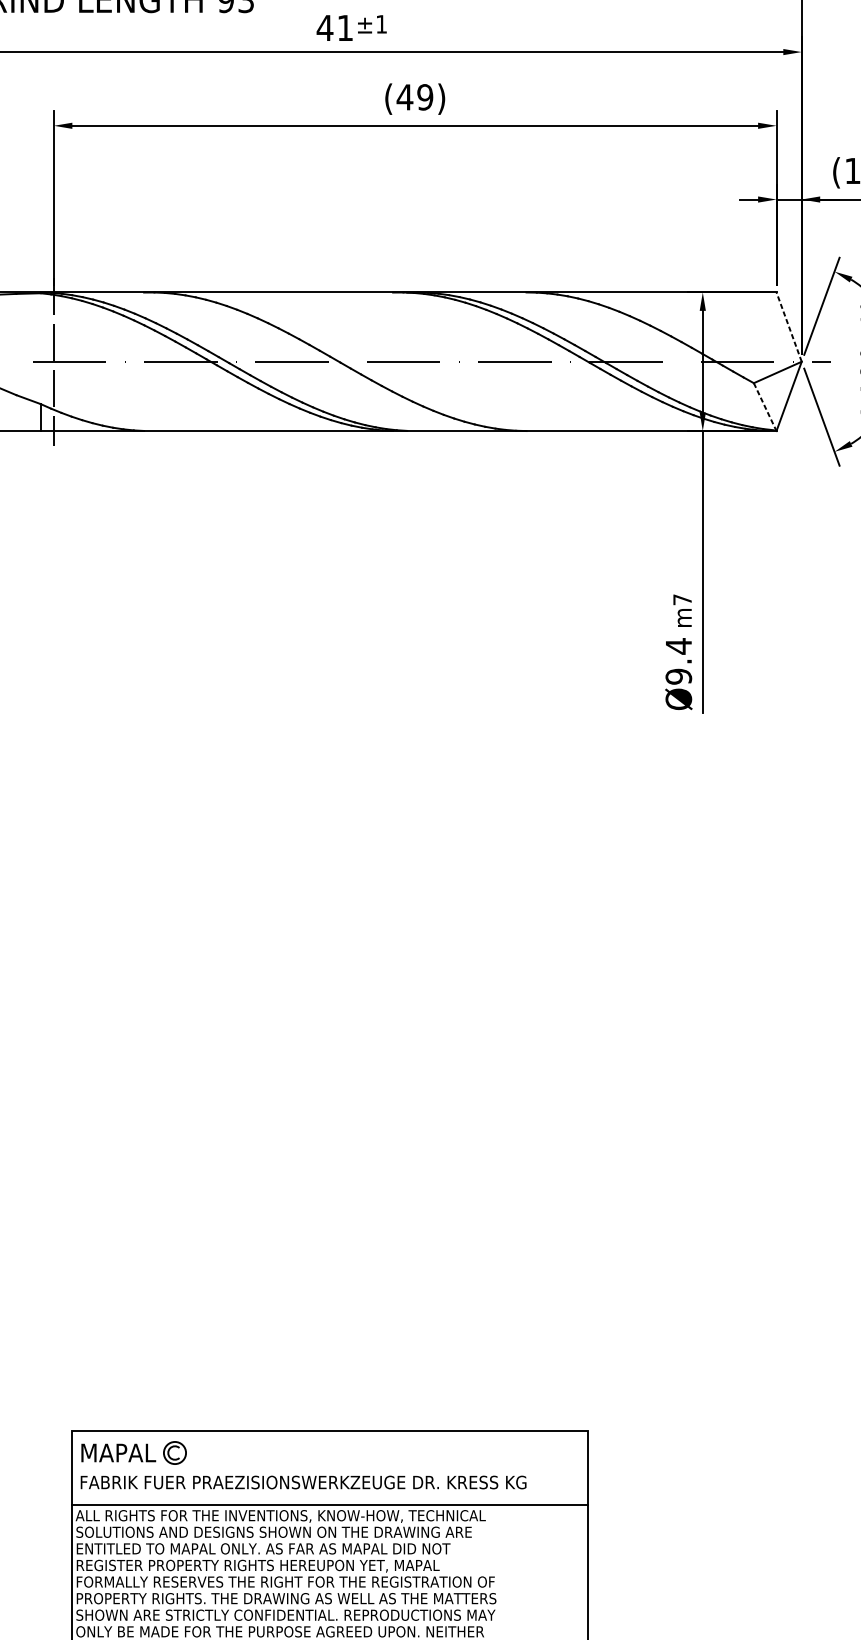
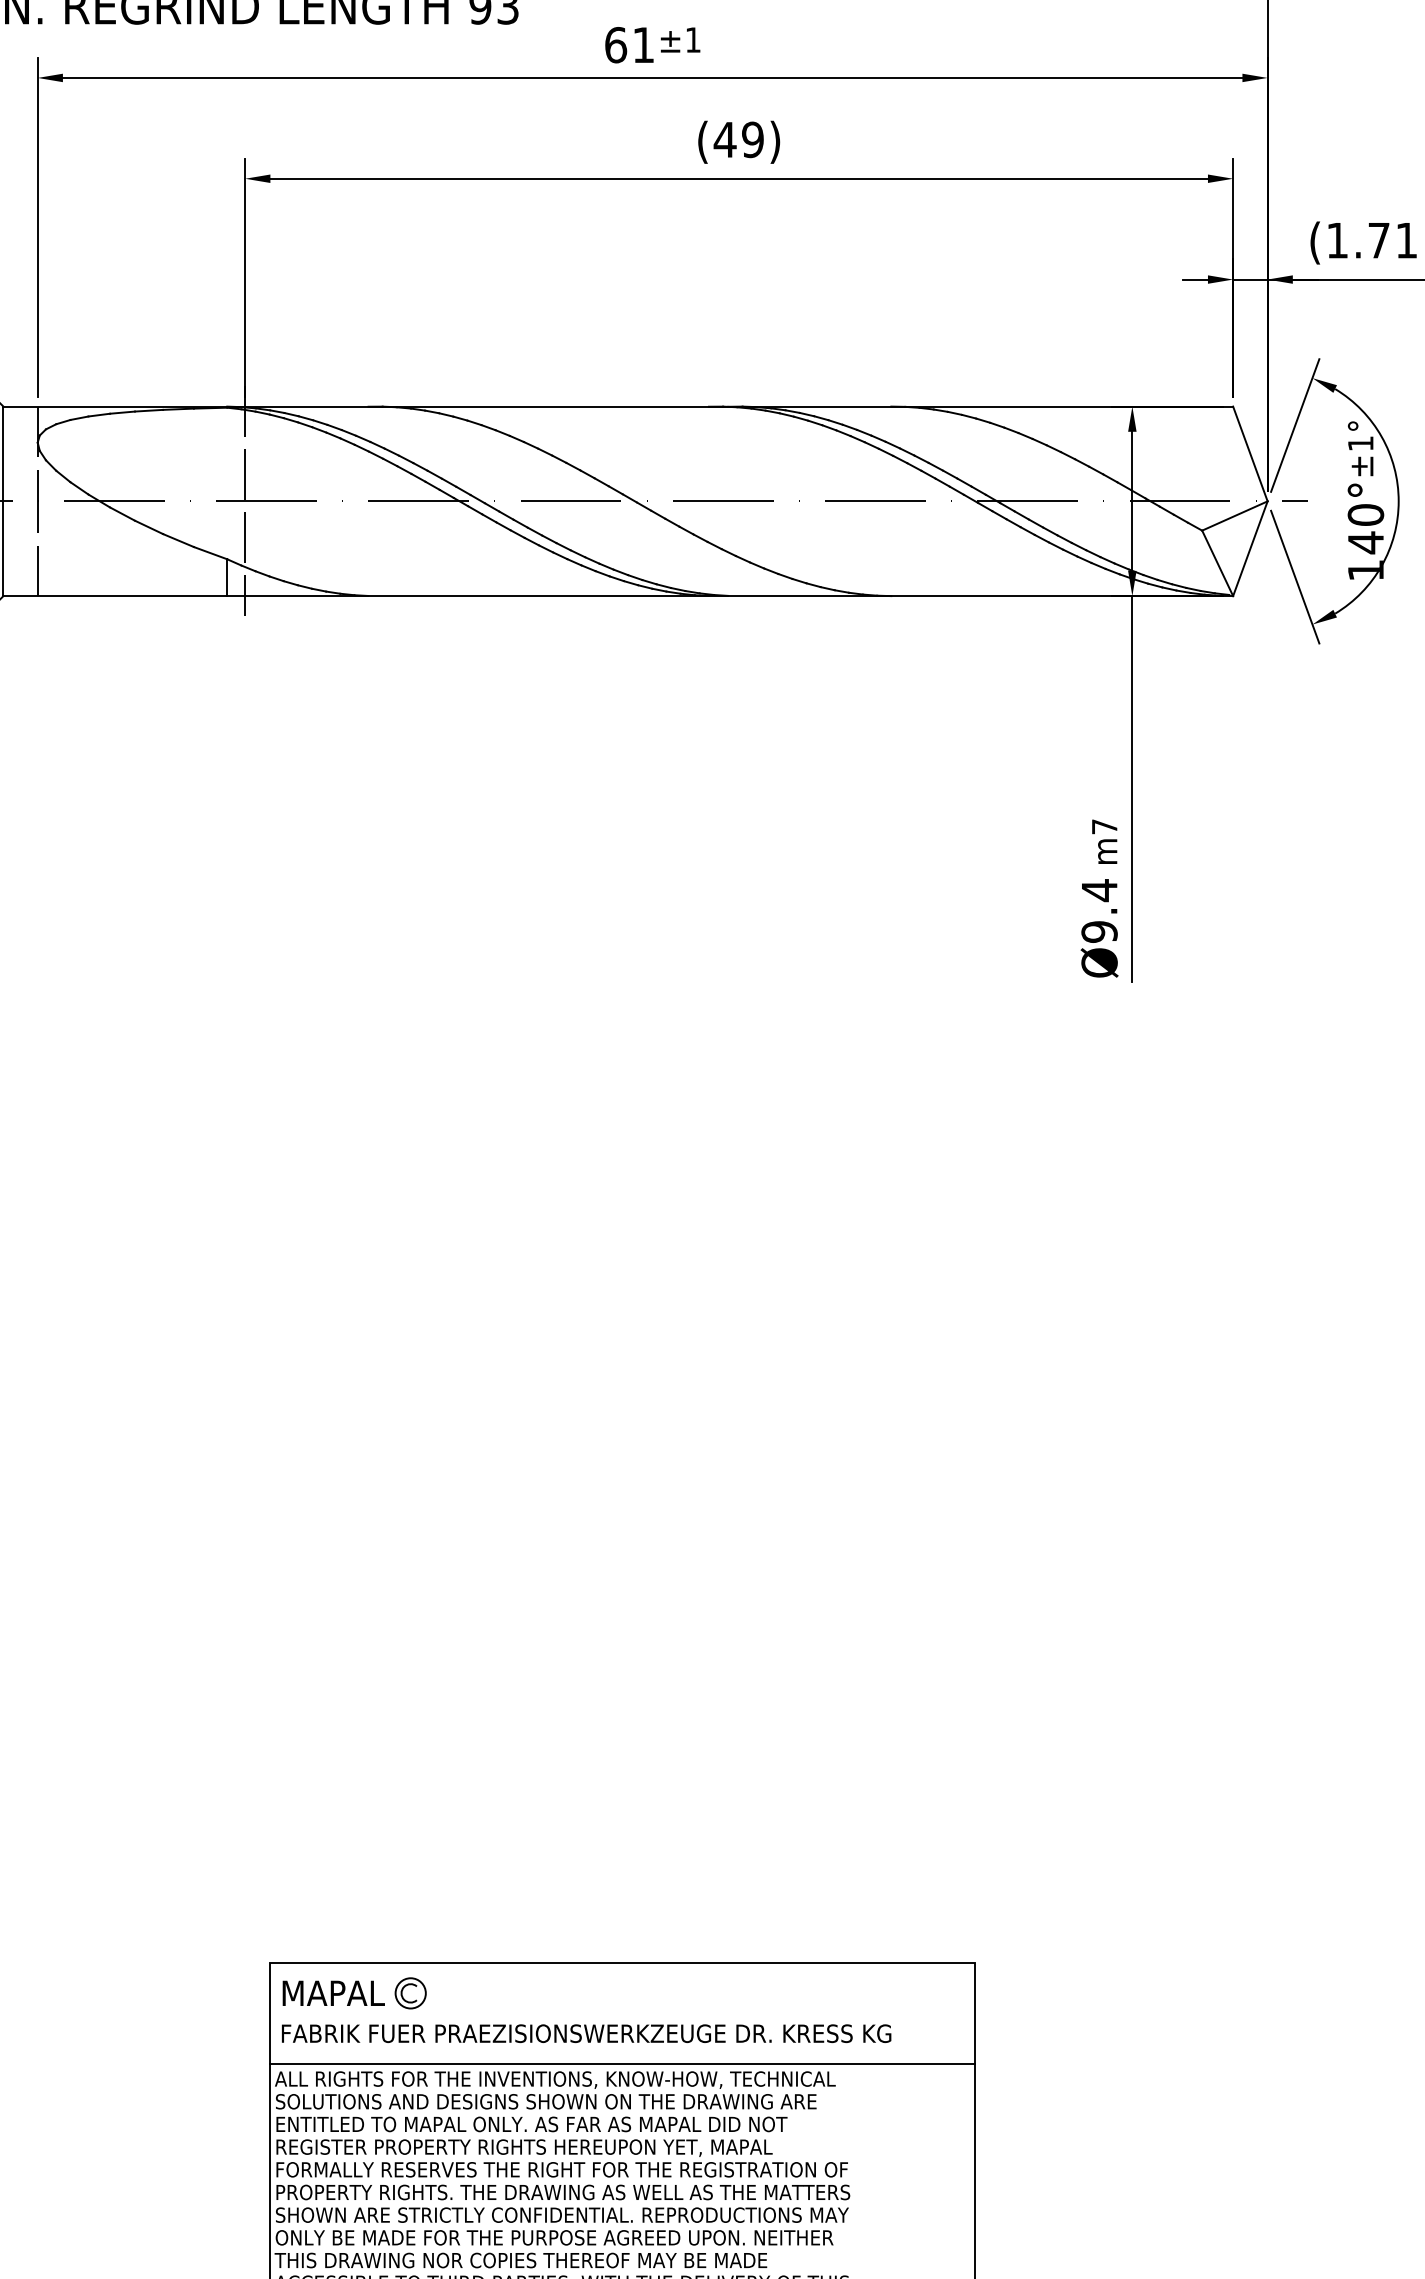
text: (324, 28) -> (615, 45), 41 -> 61
line: (789, 326) -> (1250, 453), dashed -> solid
line: (765, 407) -> (1217, 563), dashed -> solid

